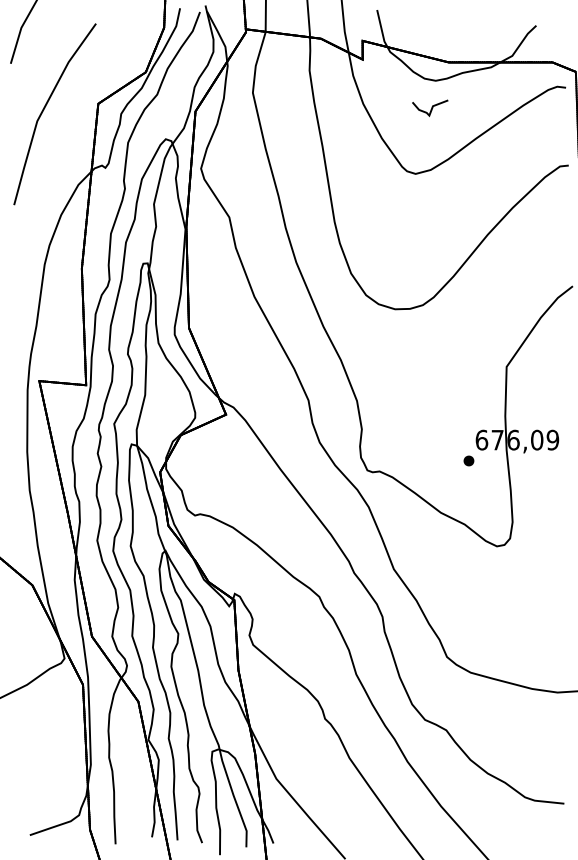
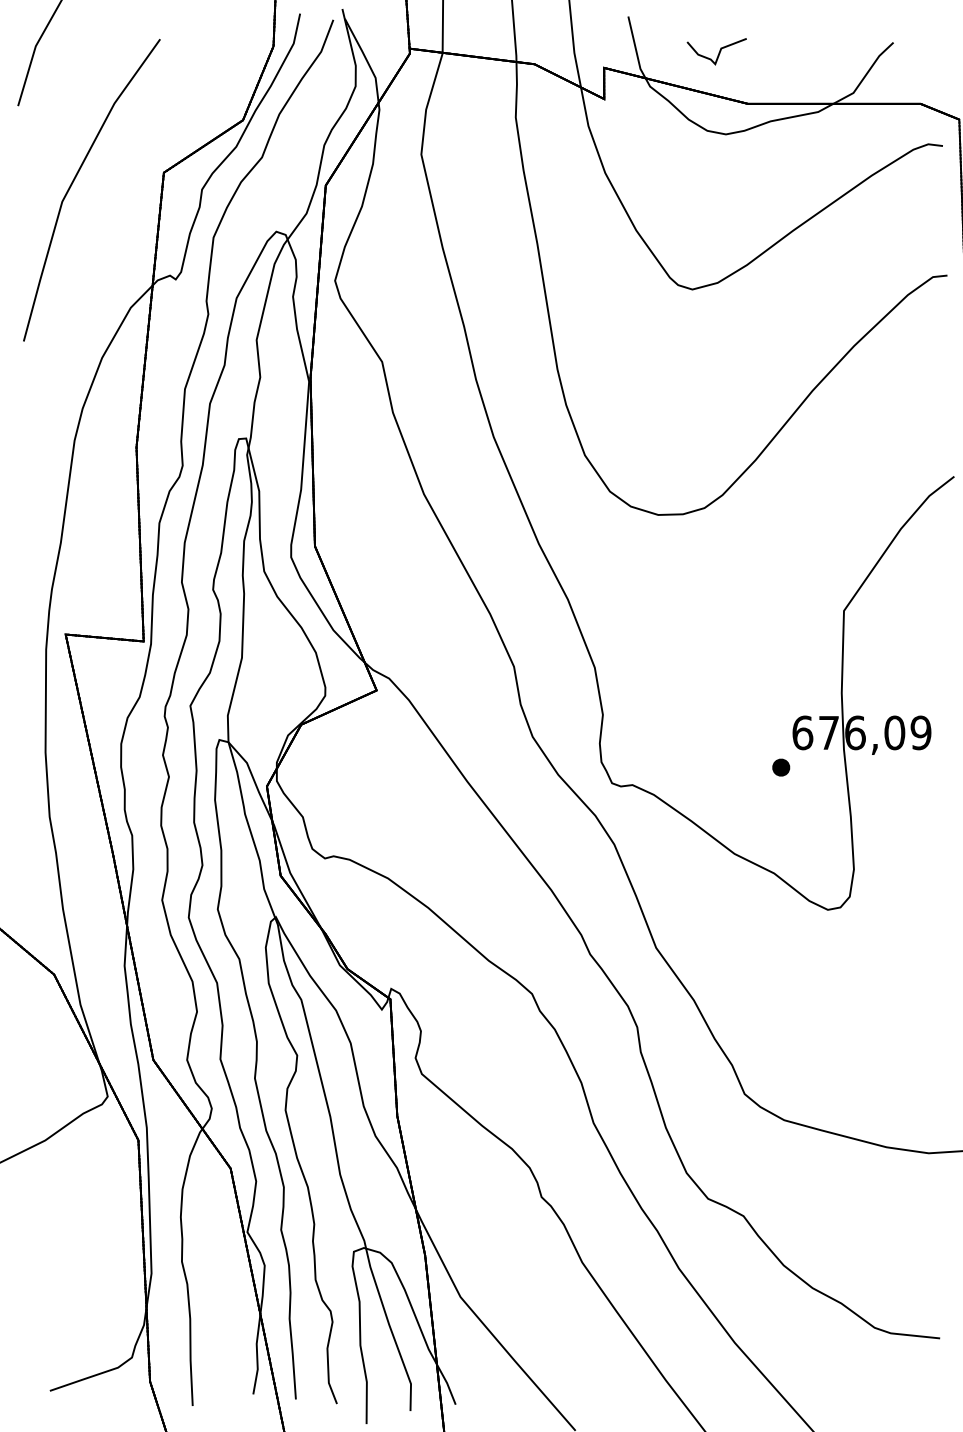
curve: (431, 107) -> (718, 50), moved

